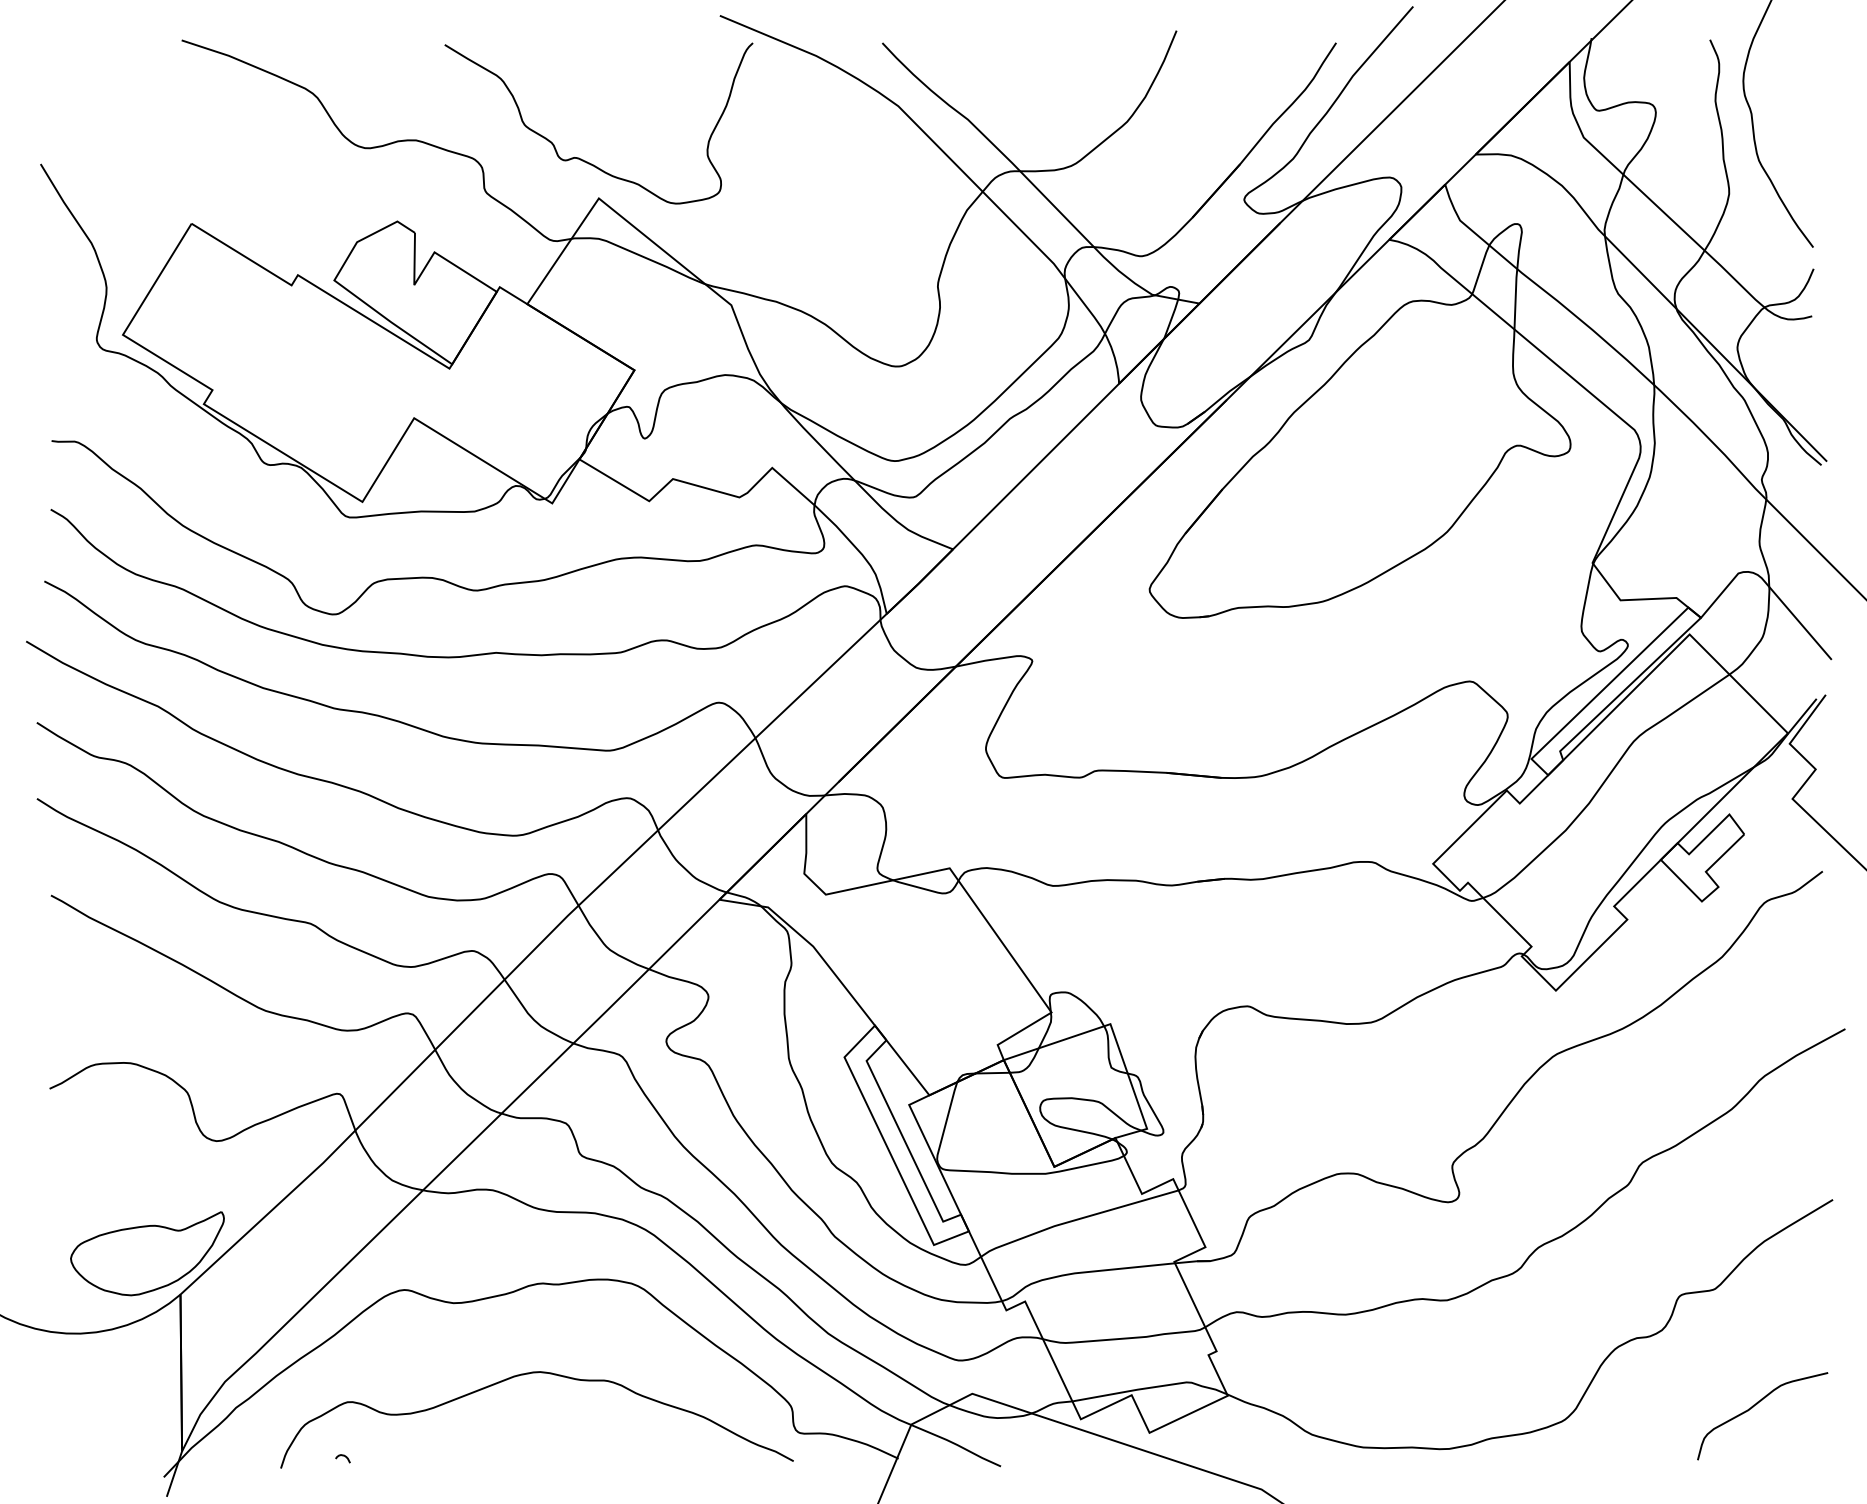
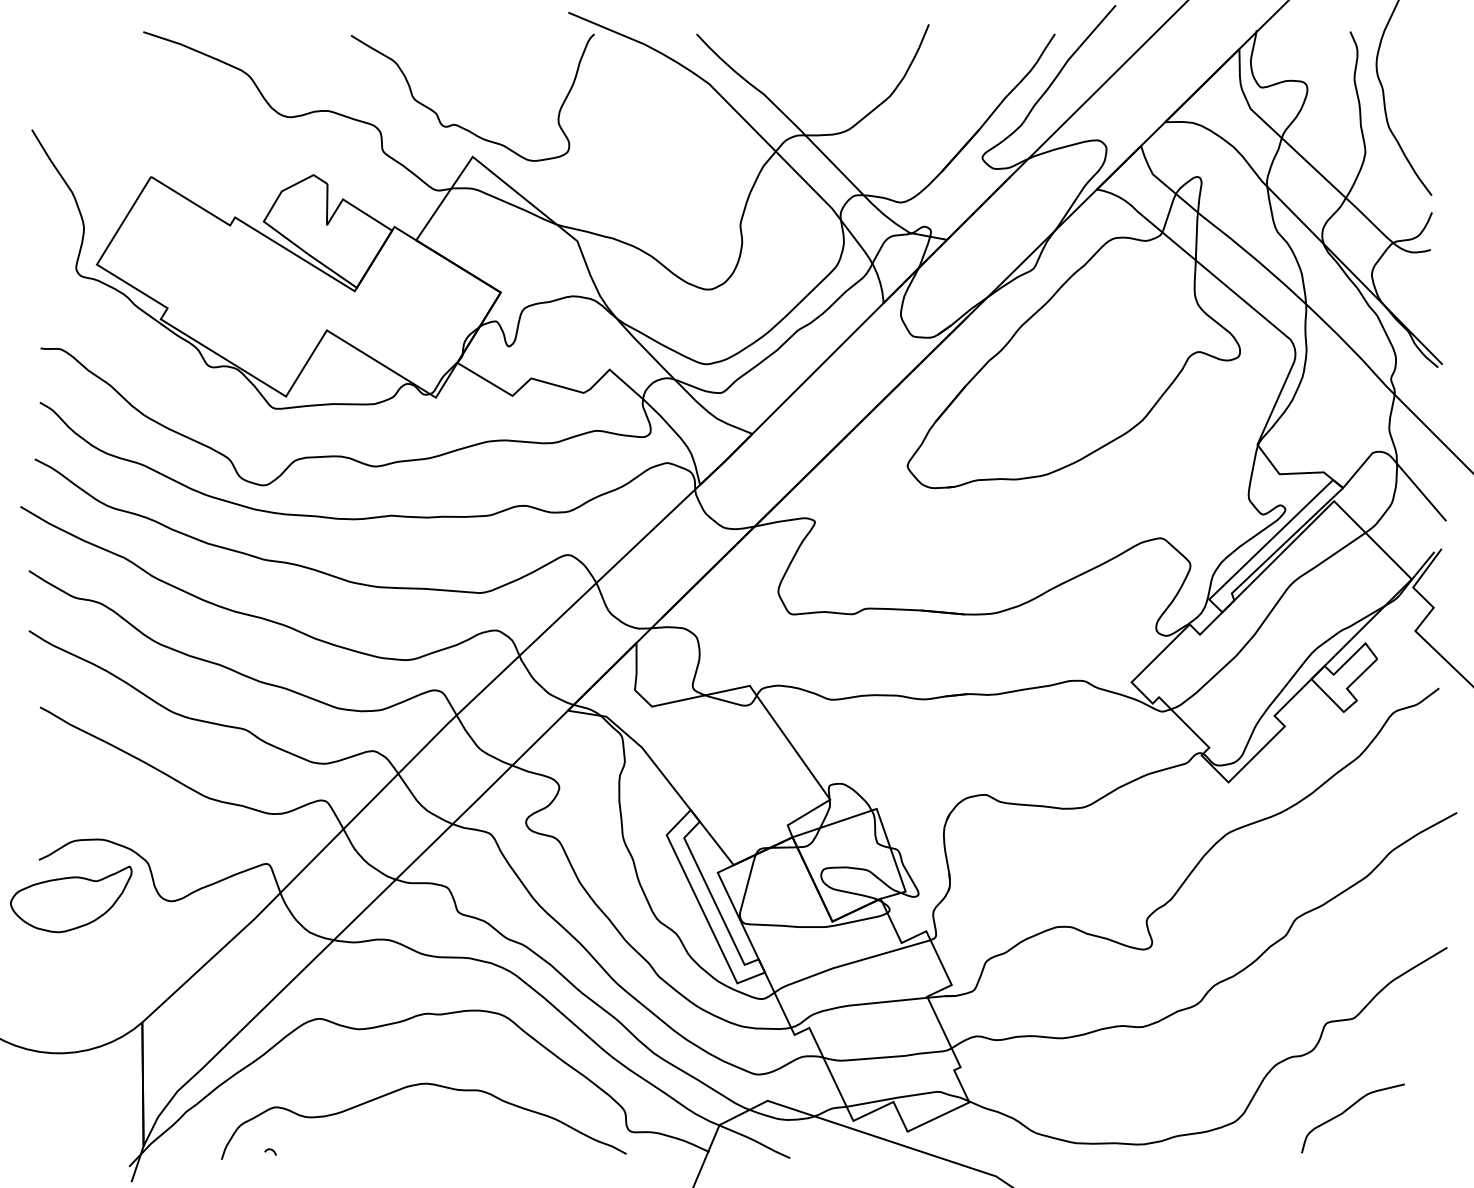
part: (147, 1253) -> (71, 899), moved
curve: (1756, 1405) -> (1348, 1110), moved

